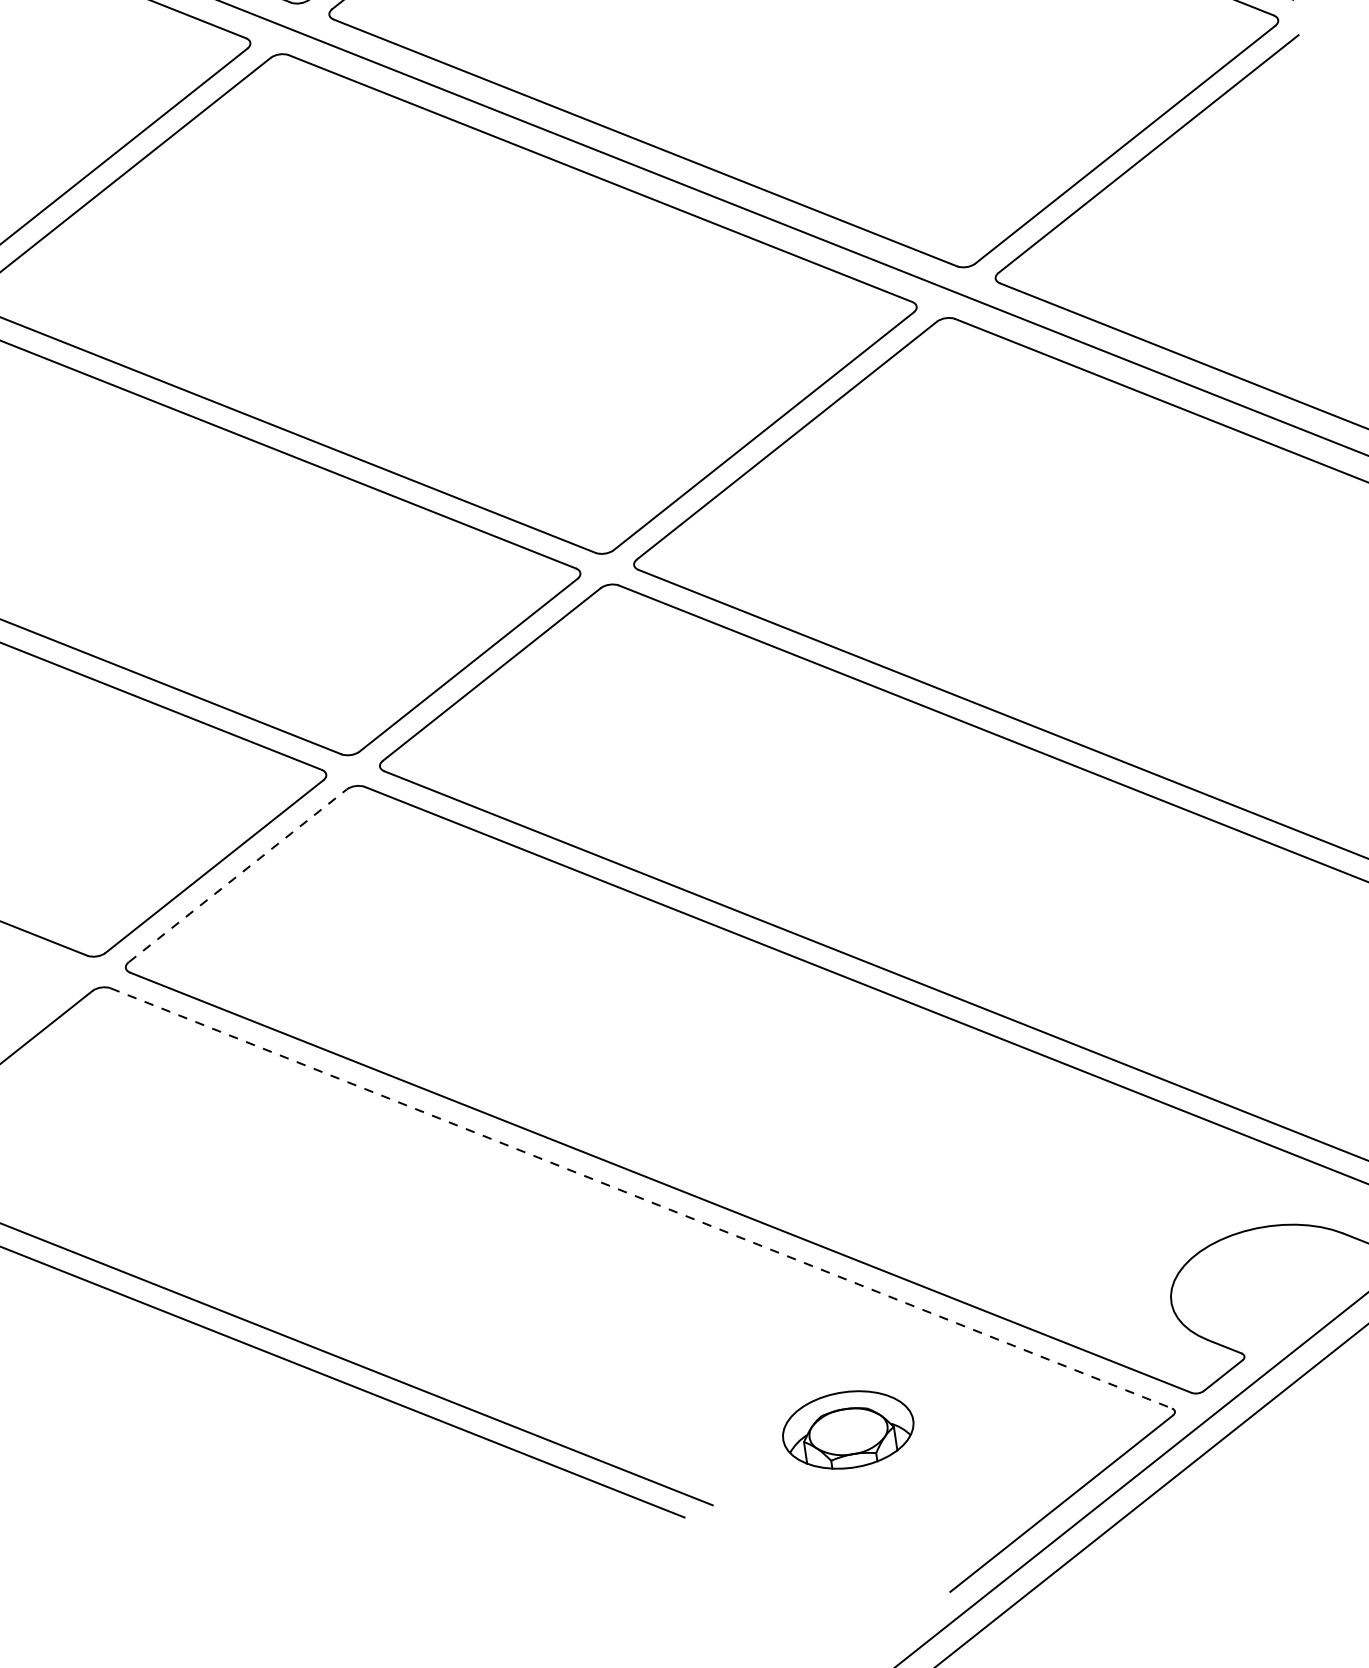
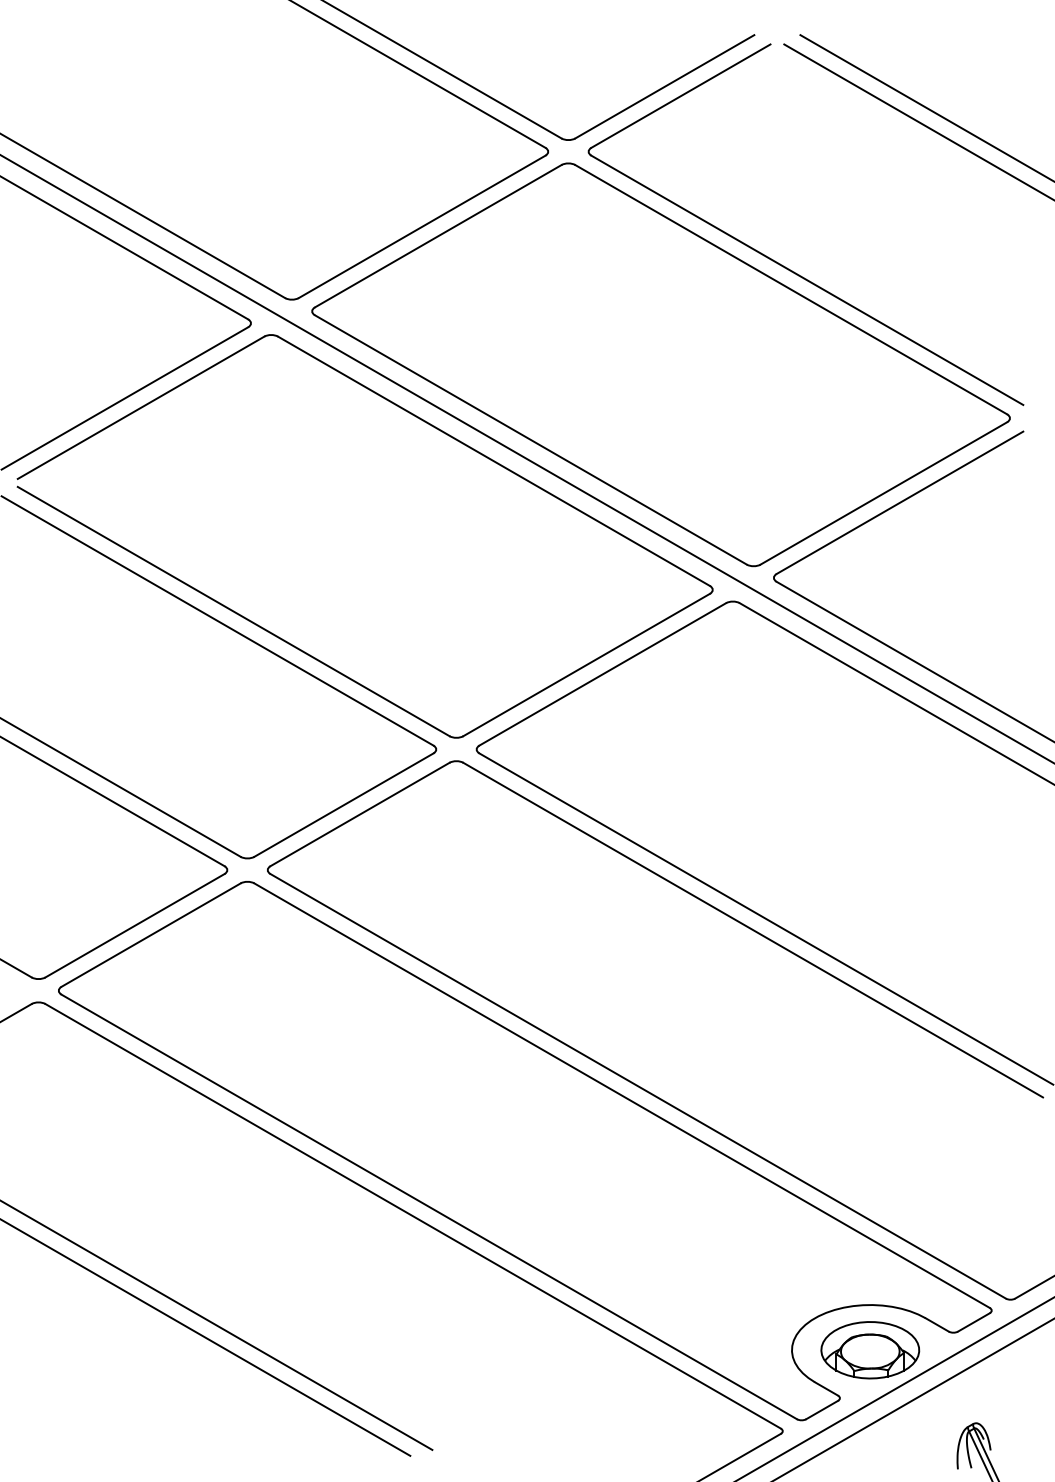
line: (238, 875) -> (151, 934), dashed -> solid
line: (641, 1198) -> (413, 1216), dashed -> solid
part: (848, 1430) -> (870, 1350), moved

